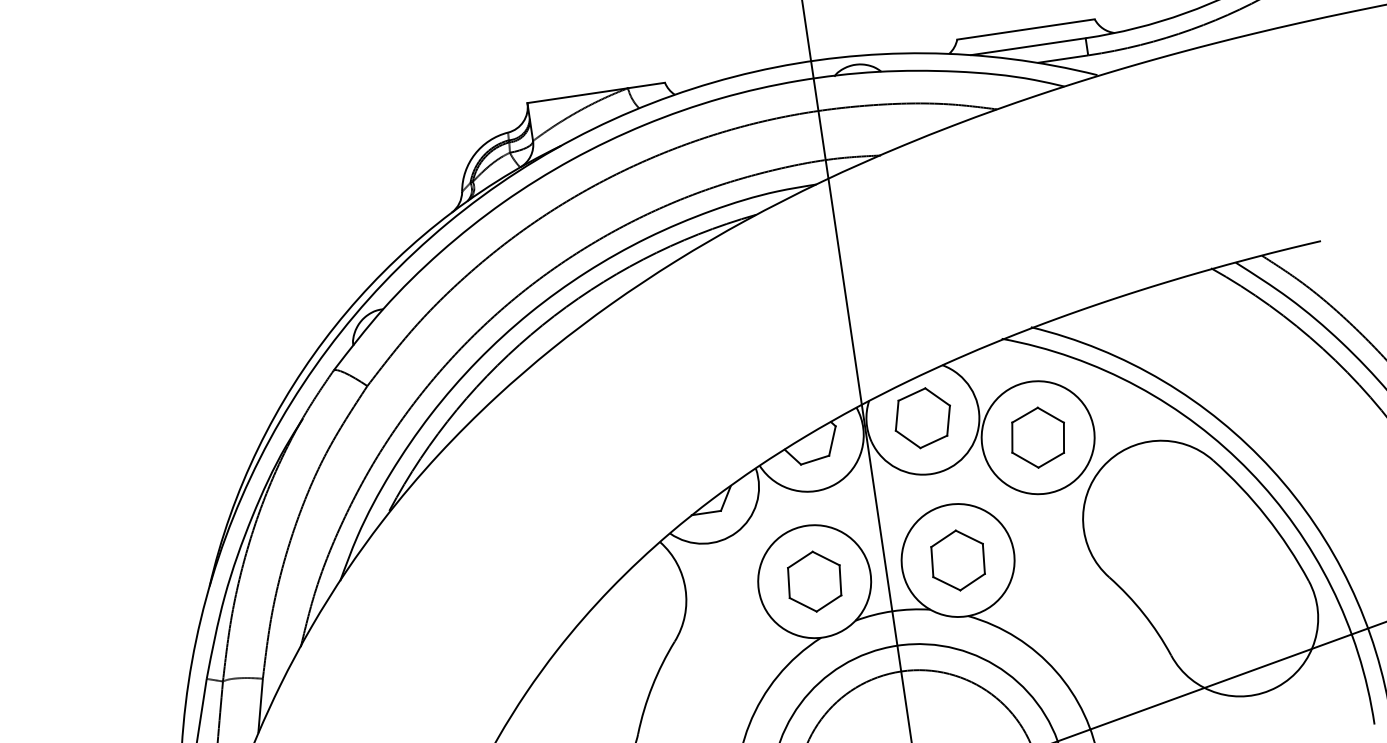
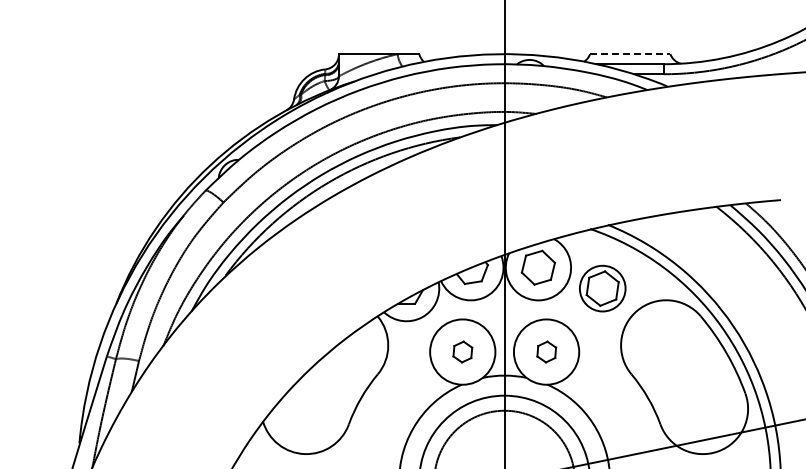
line: (1026, 29) -> (630, 54), solid -> dashed
circle: (1037, 437) -> (602, 288), size x0.7
part: (957, 559) -> (546, 351), size x0.6
part: (814, 580) -> (462, 351), size x0.6

